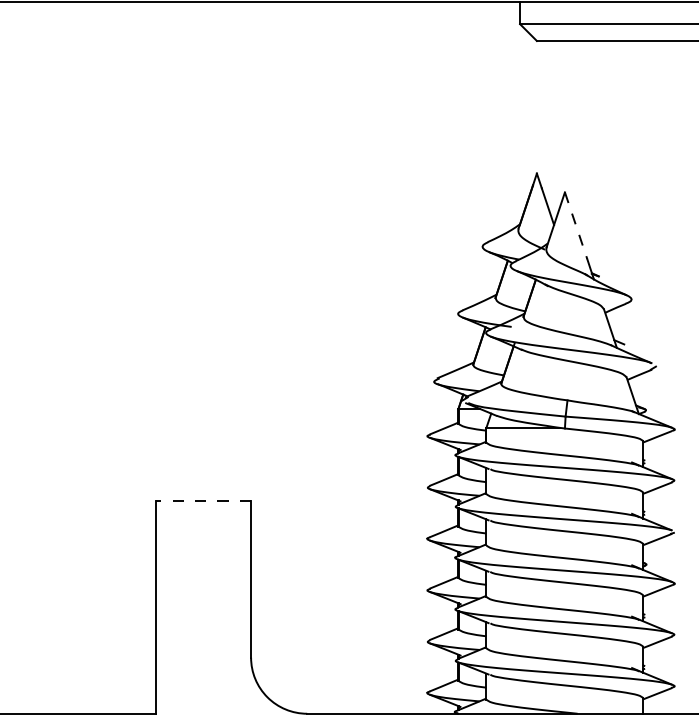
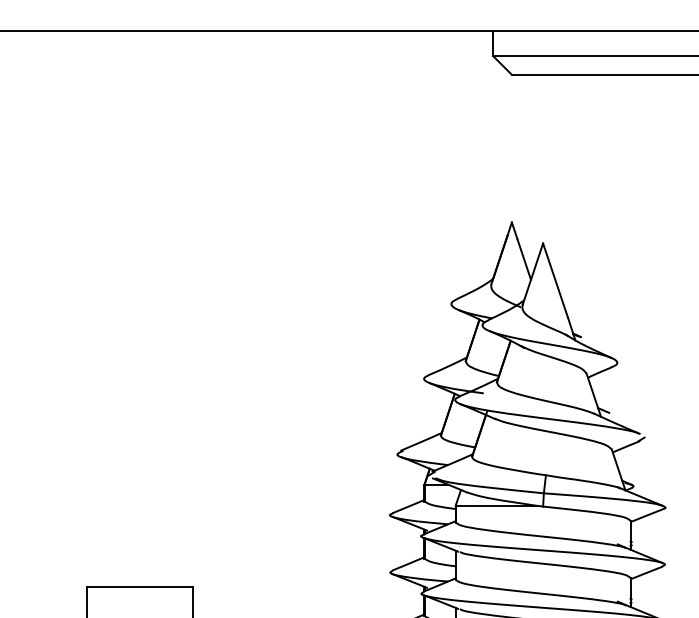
line: (576, 226) -> (555, 281), dashed -> solid
line: (203, 500) -> (140, 586), dashed -> solid

